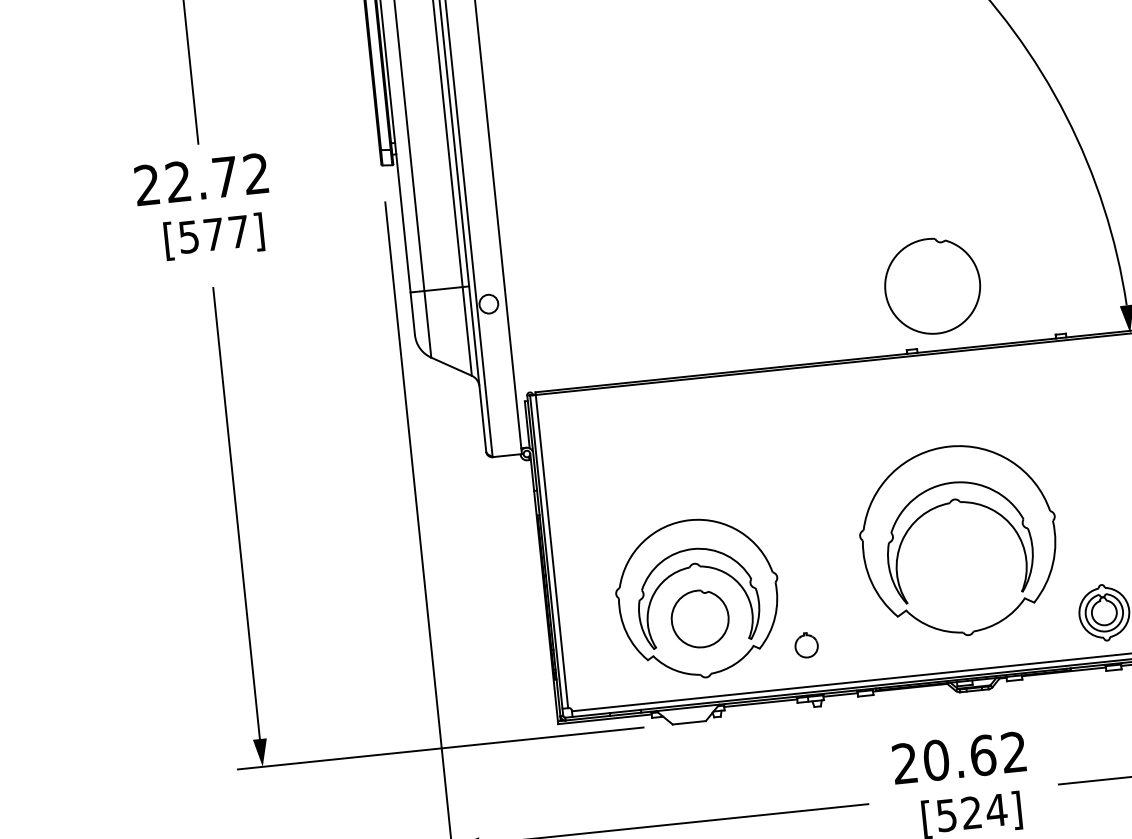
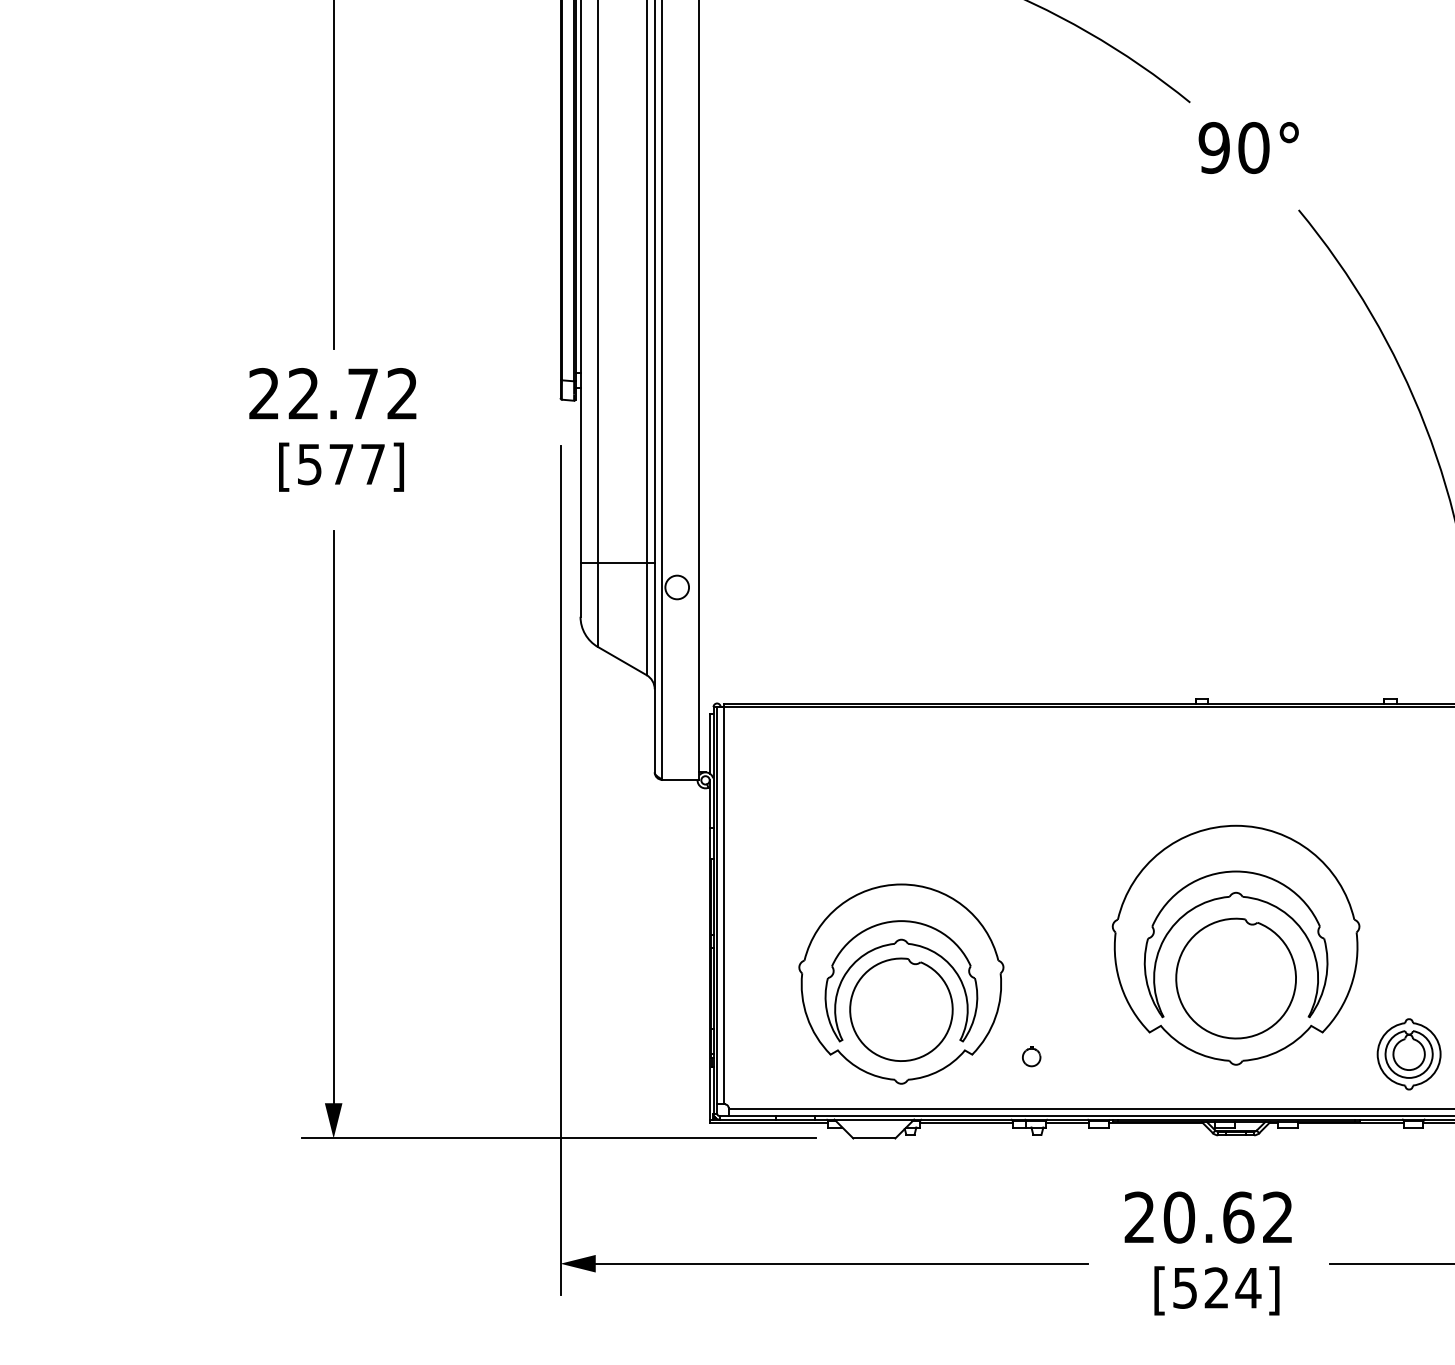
part: (932, 286) -> (1235, 978), moved
part: (700, 618) -> (901, 1009), size x1.43
part: (806, 645) -> (1031, 1056), size x0.62

